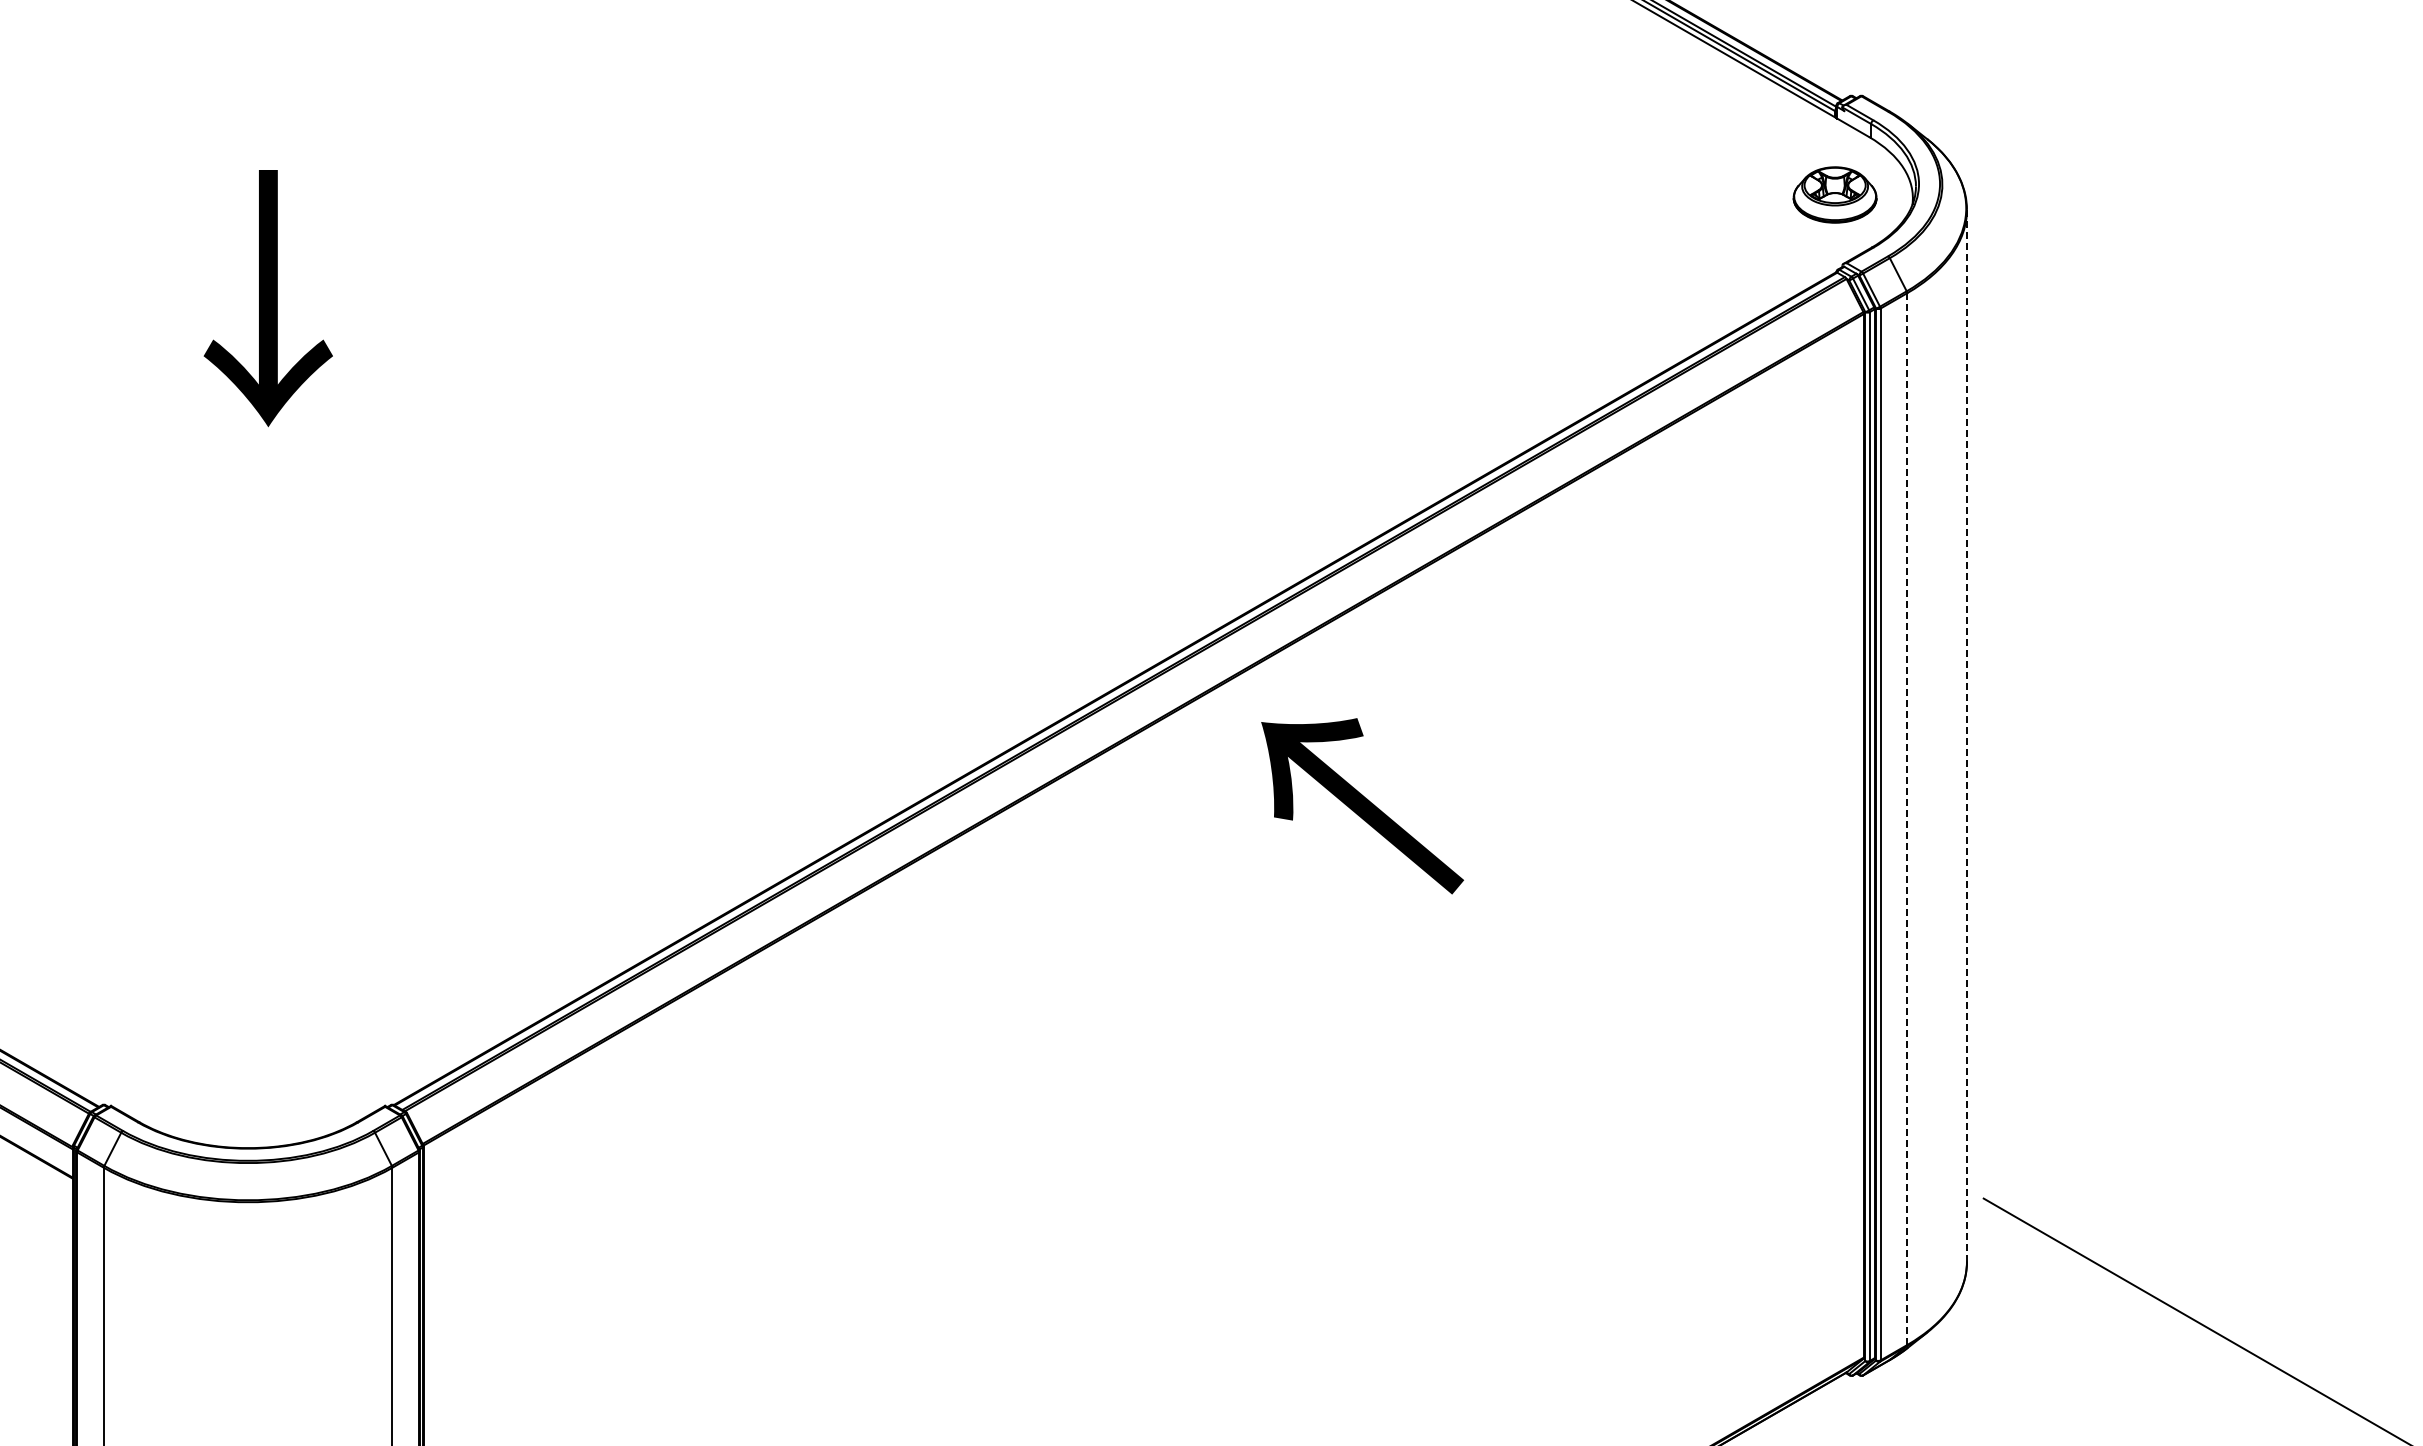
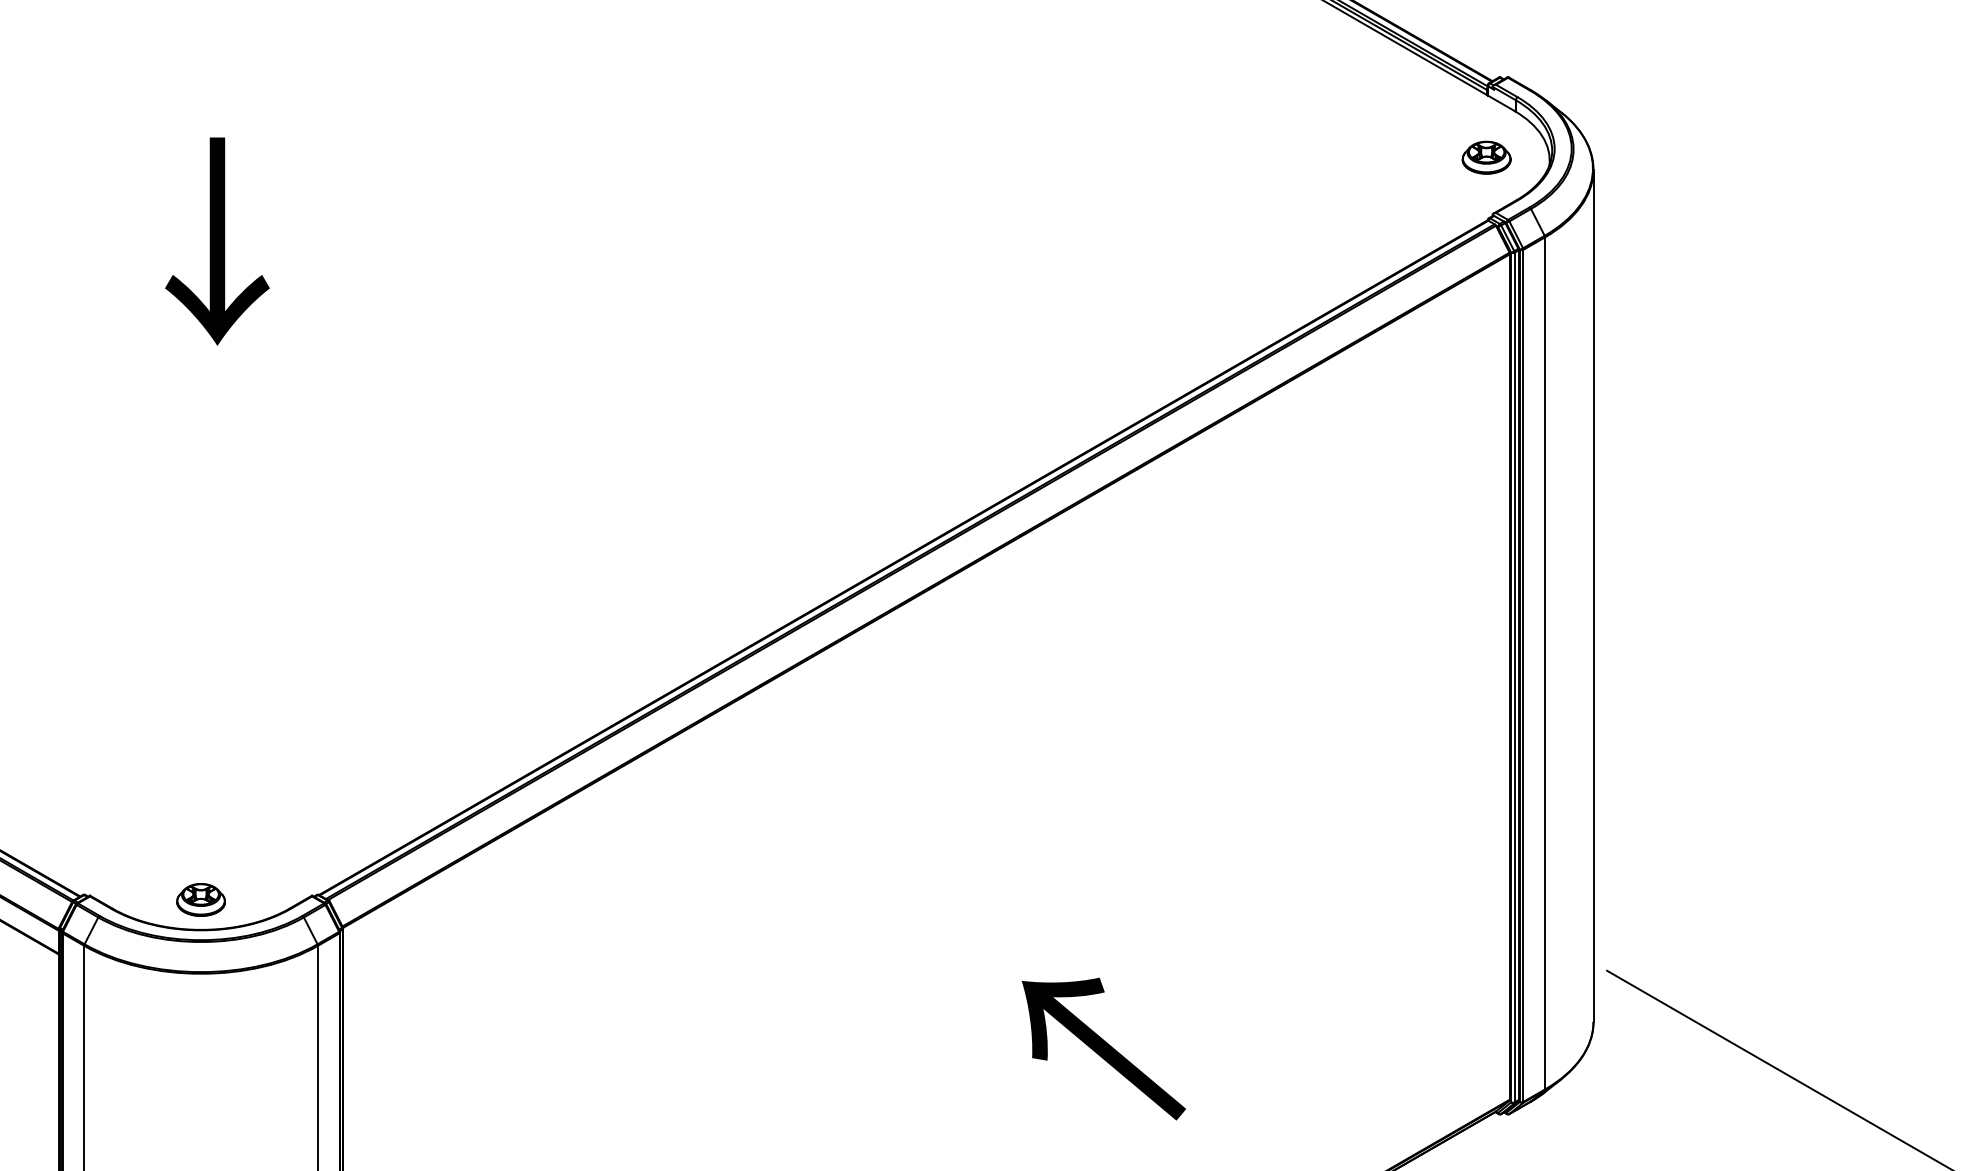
part: (1834, 194) -> (1486, 157), size x0.71
line: (1966, 735) -> (1593, 595), dashed -> solid
text: (1362, 806) -> (1103, 1049), moved
line: (1907, 819) -> (1545, 663), dashed -> solid
part: (247, 1110) -> (200, 899), added

